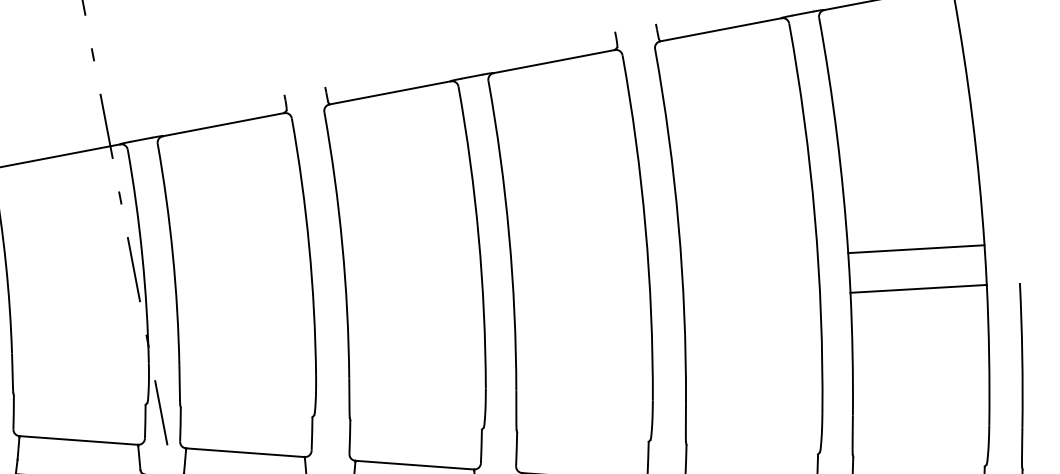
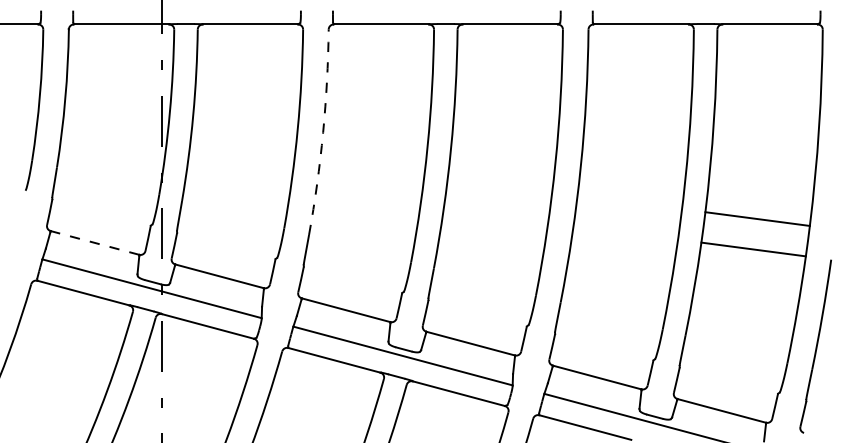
arc: (342, 244) -> (323, 132), solid -> dashed
line: (77, 440) -> (94, 242), solid -> dashed

